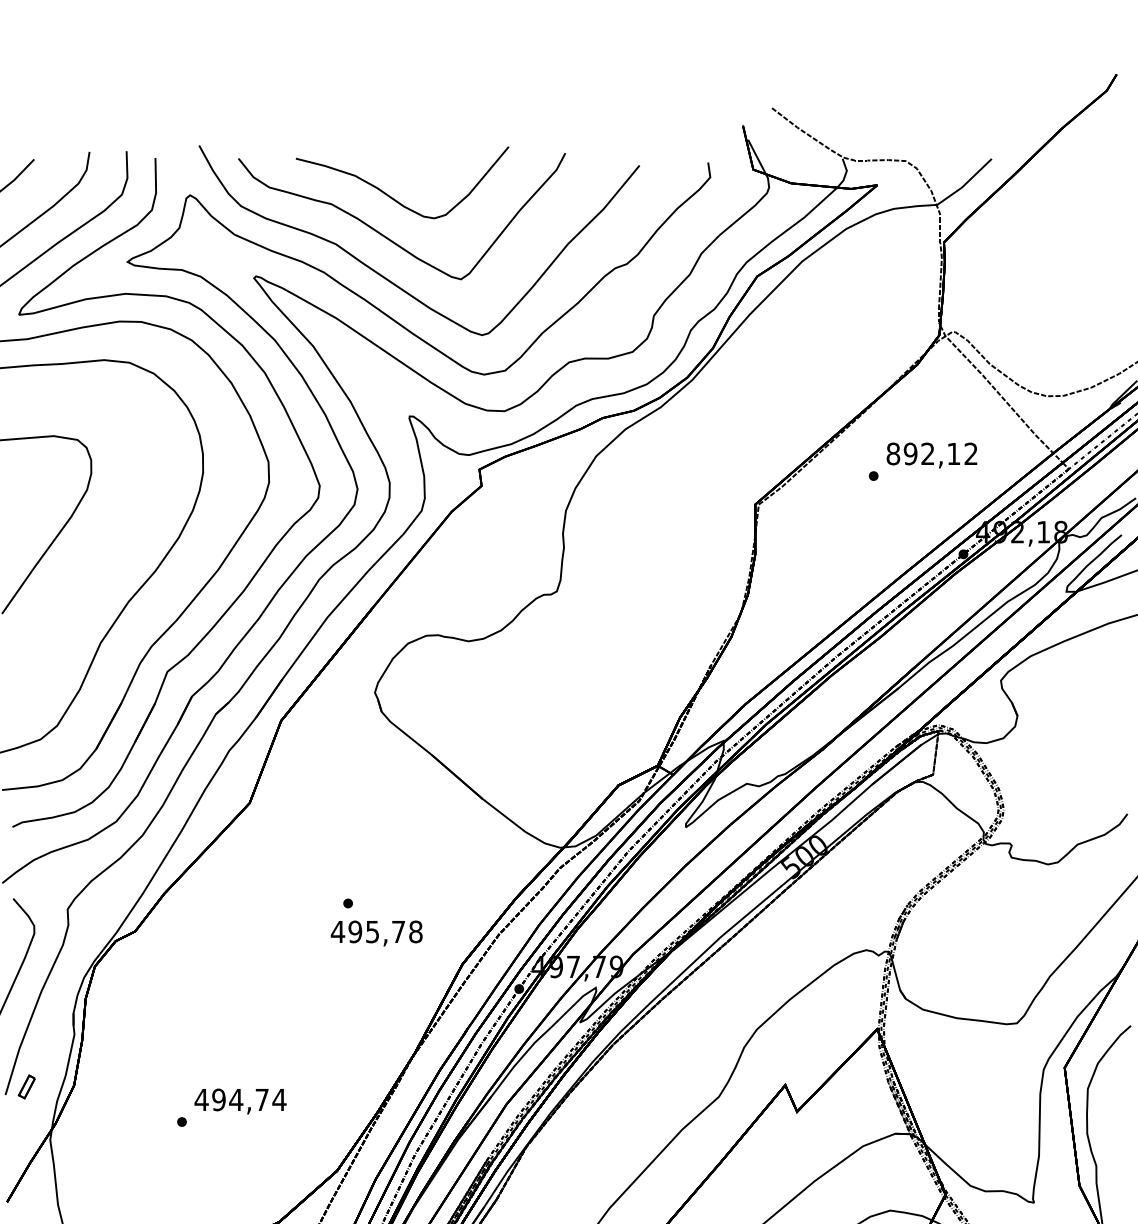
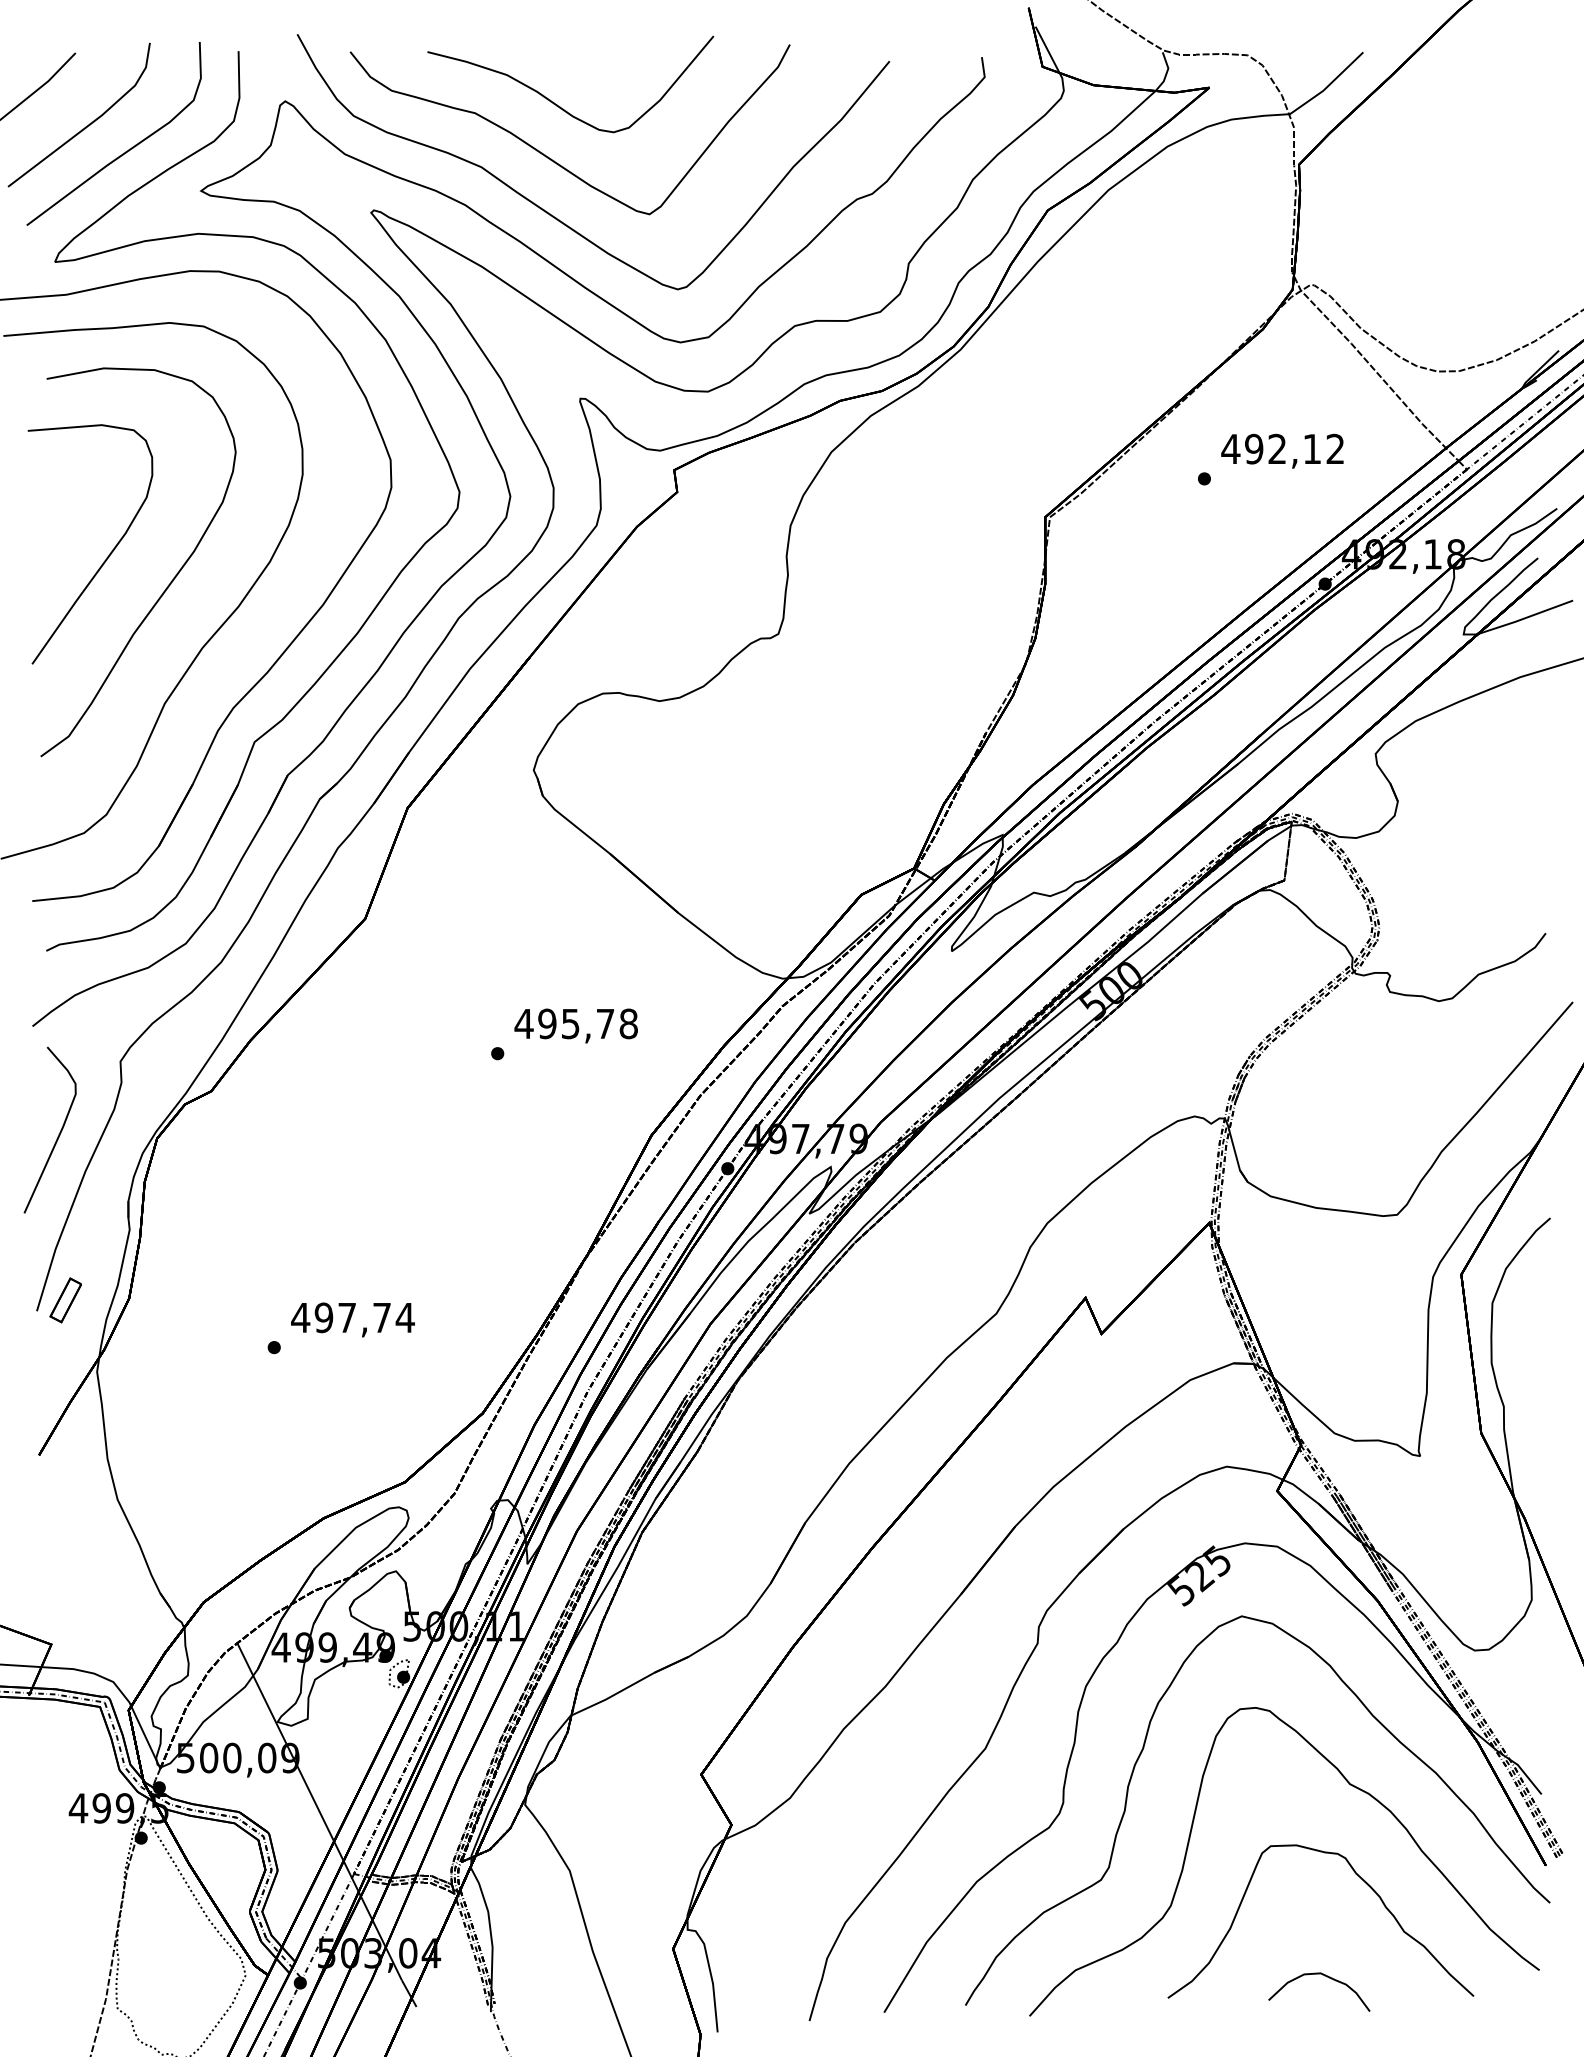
text: (893, 453) -> (1230, 448), 892,12 -> 492,12
curve: (103, 554) -> (168, 584), added
text: (376, 933) -> (575, 1025), moved
part: (26, 1087) -> (65, 1300), size x1.43
text: (235, 1099) -> (346, 1317), 494,74 -> 497,74

